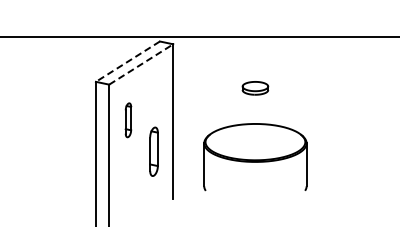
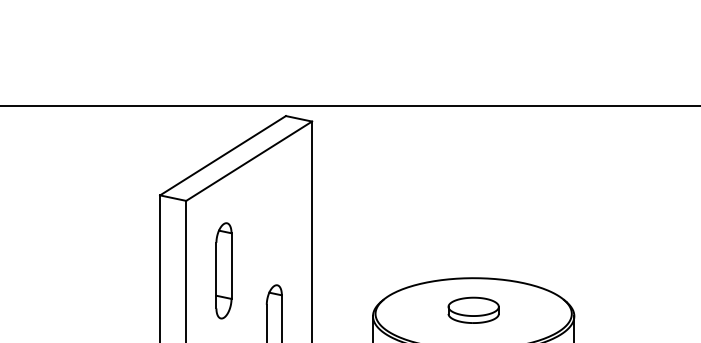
line: (127, 61) -> (222, 155), dashed -> solid
line: (141, 64) -> (249, 161), dashed -> solid
part: (255, 88) -> (473, 310), moved
part: (128, 120) -> (224, 271), size x1.43

